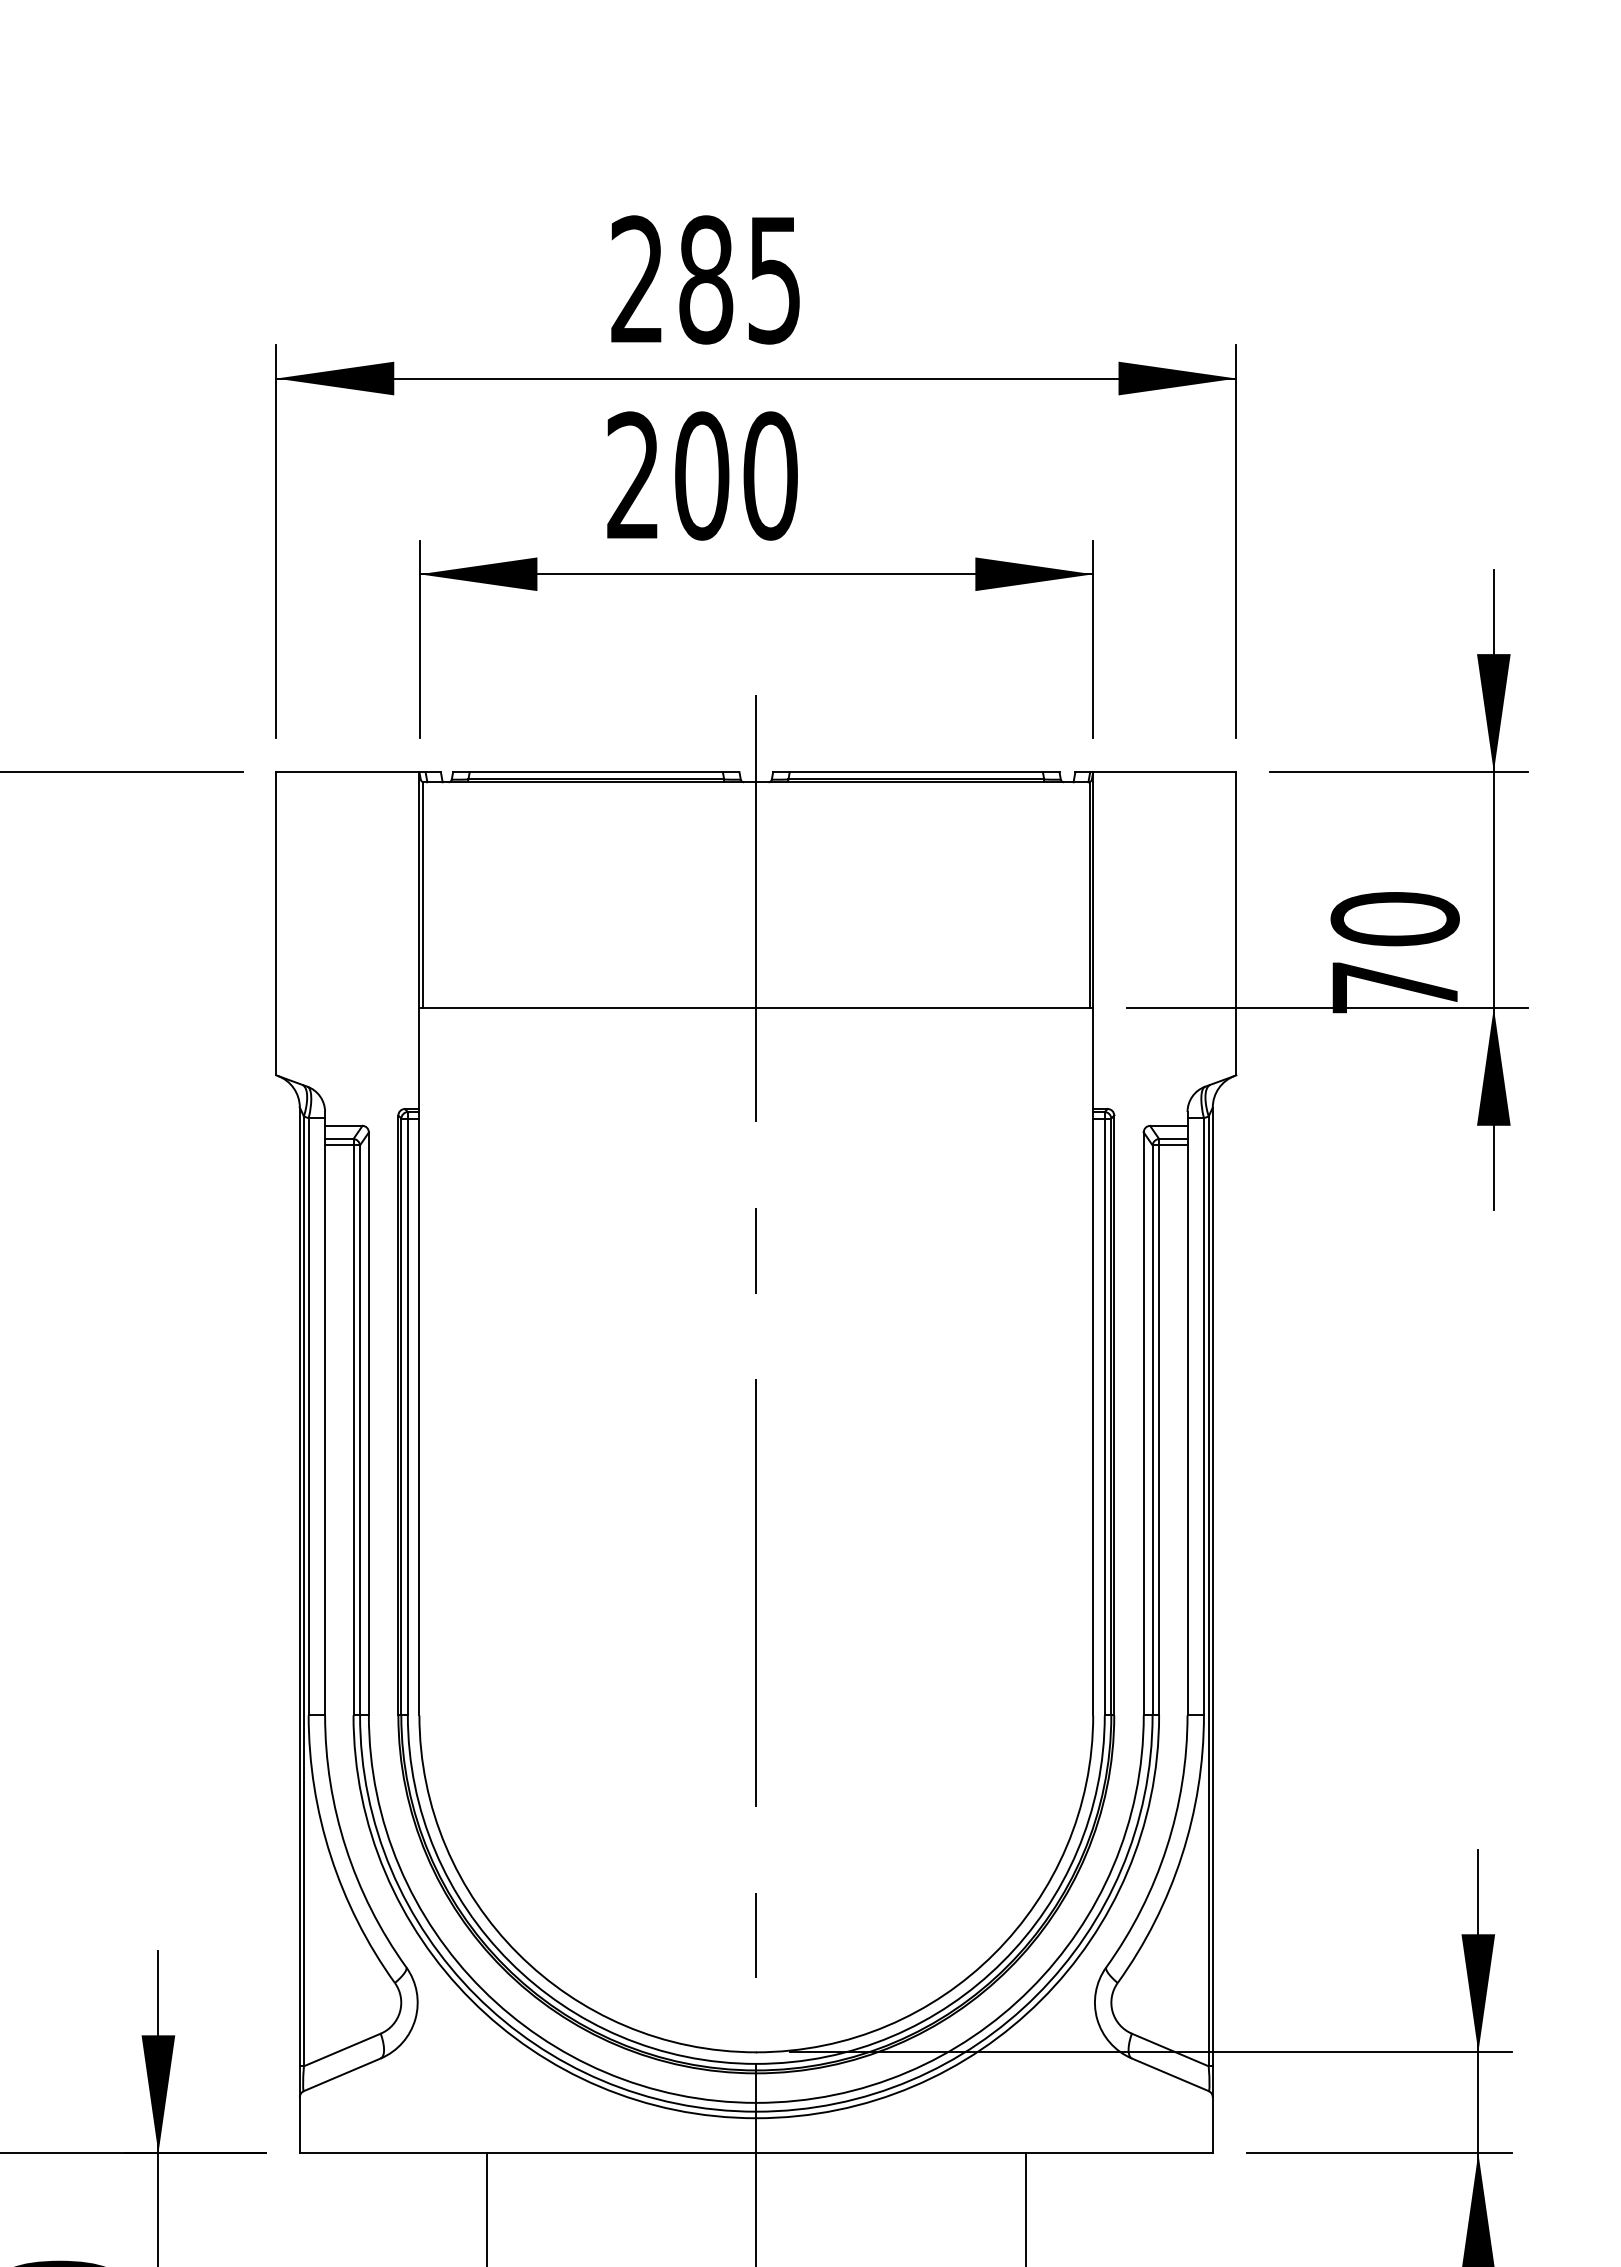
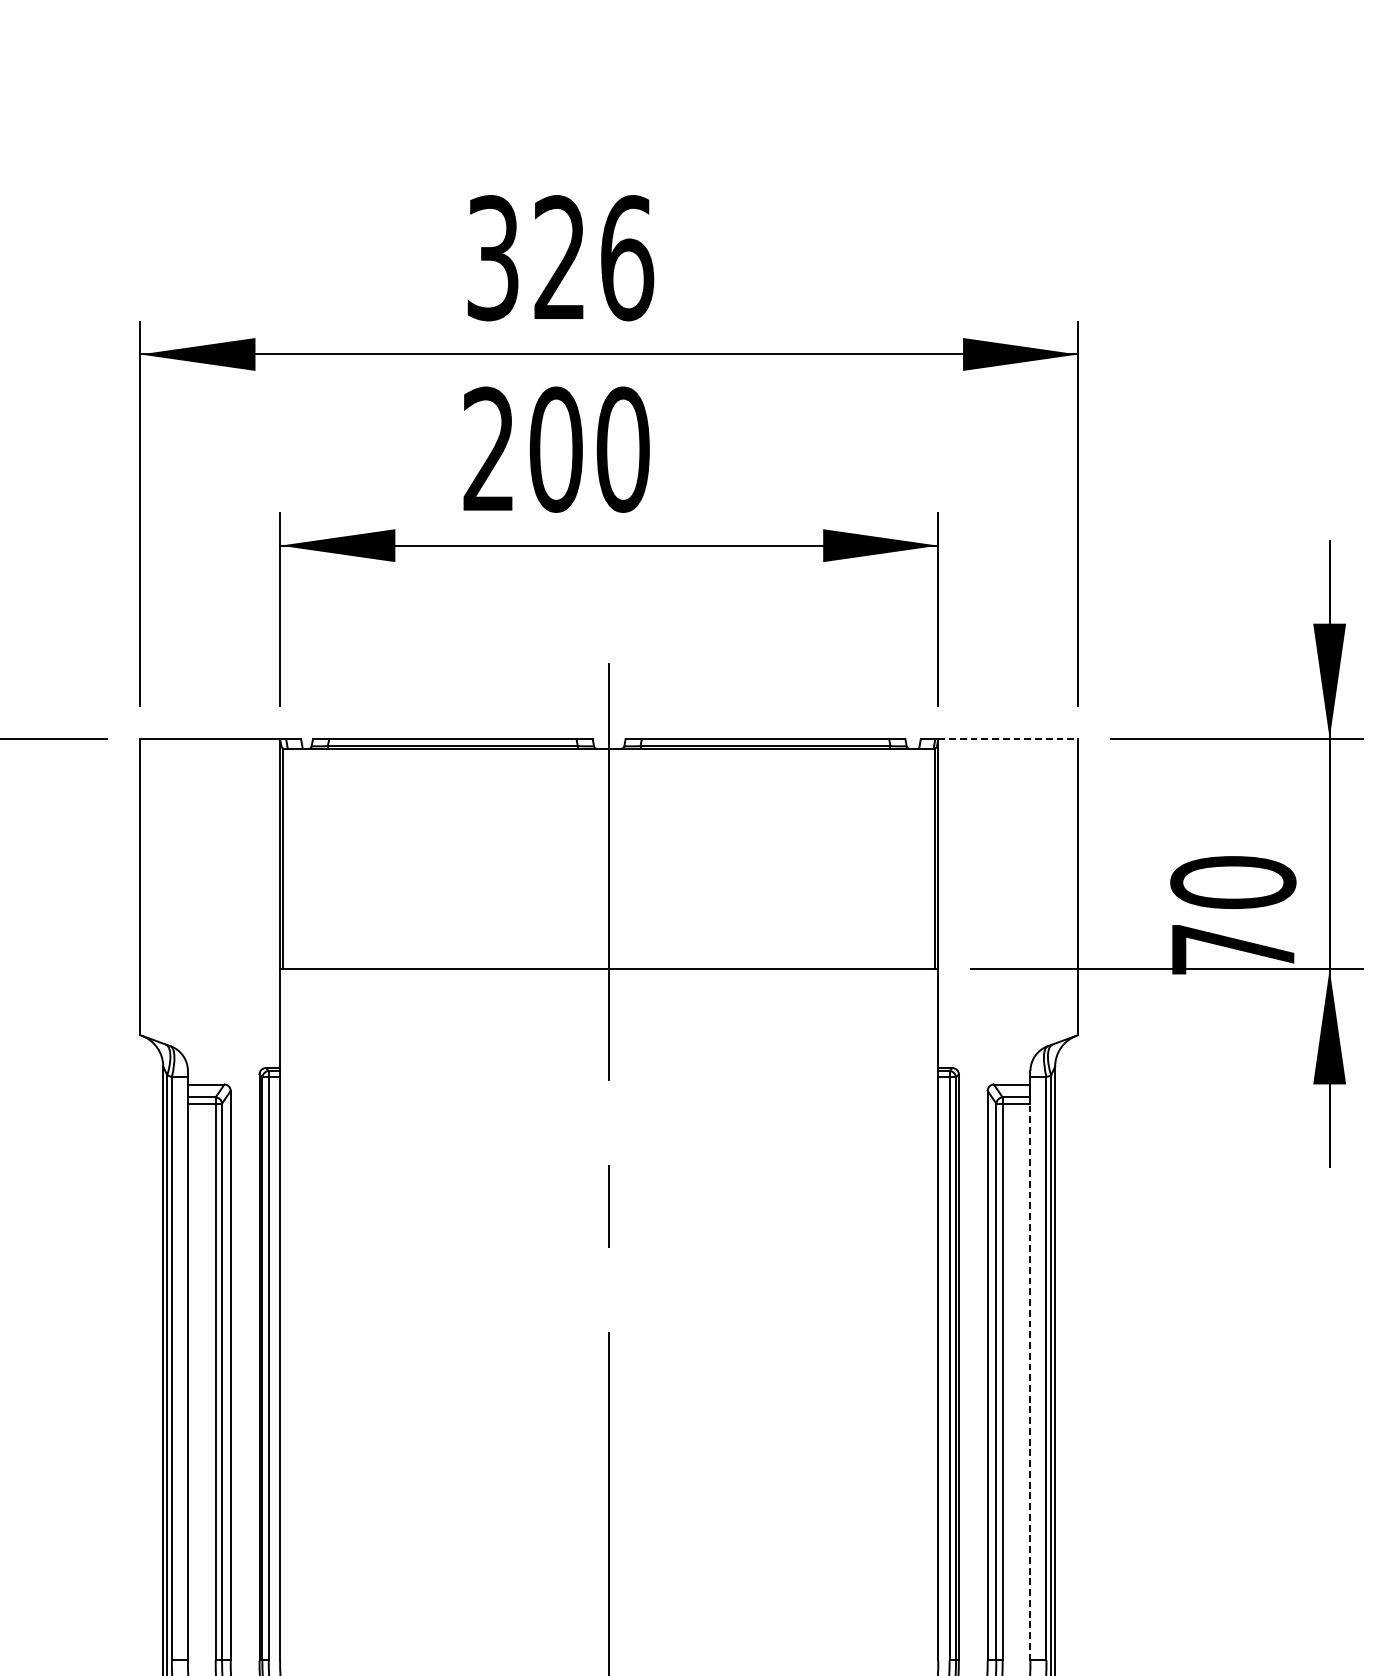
text: (706, 279) -> (560, 257), 285 -> 326
line: (1164, 772) -> (1007, 739), solid -> dashed
line: (1187, 1429) -> (1030, 1381), solid -> dashed

